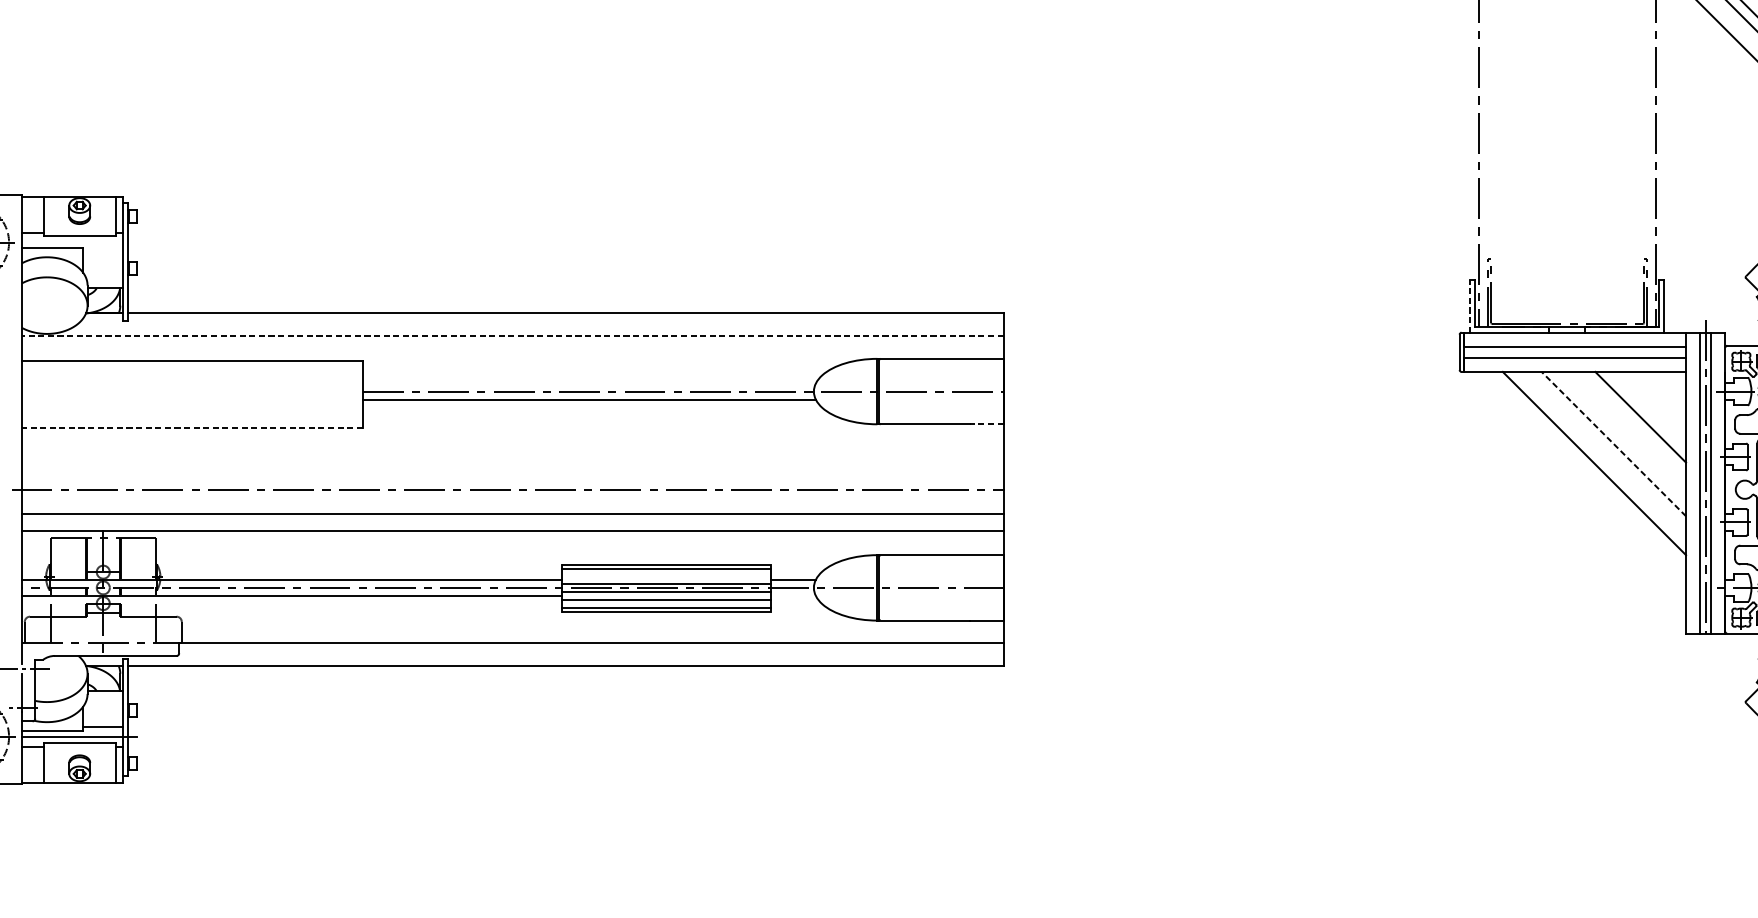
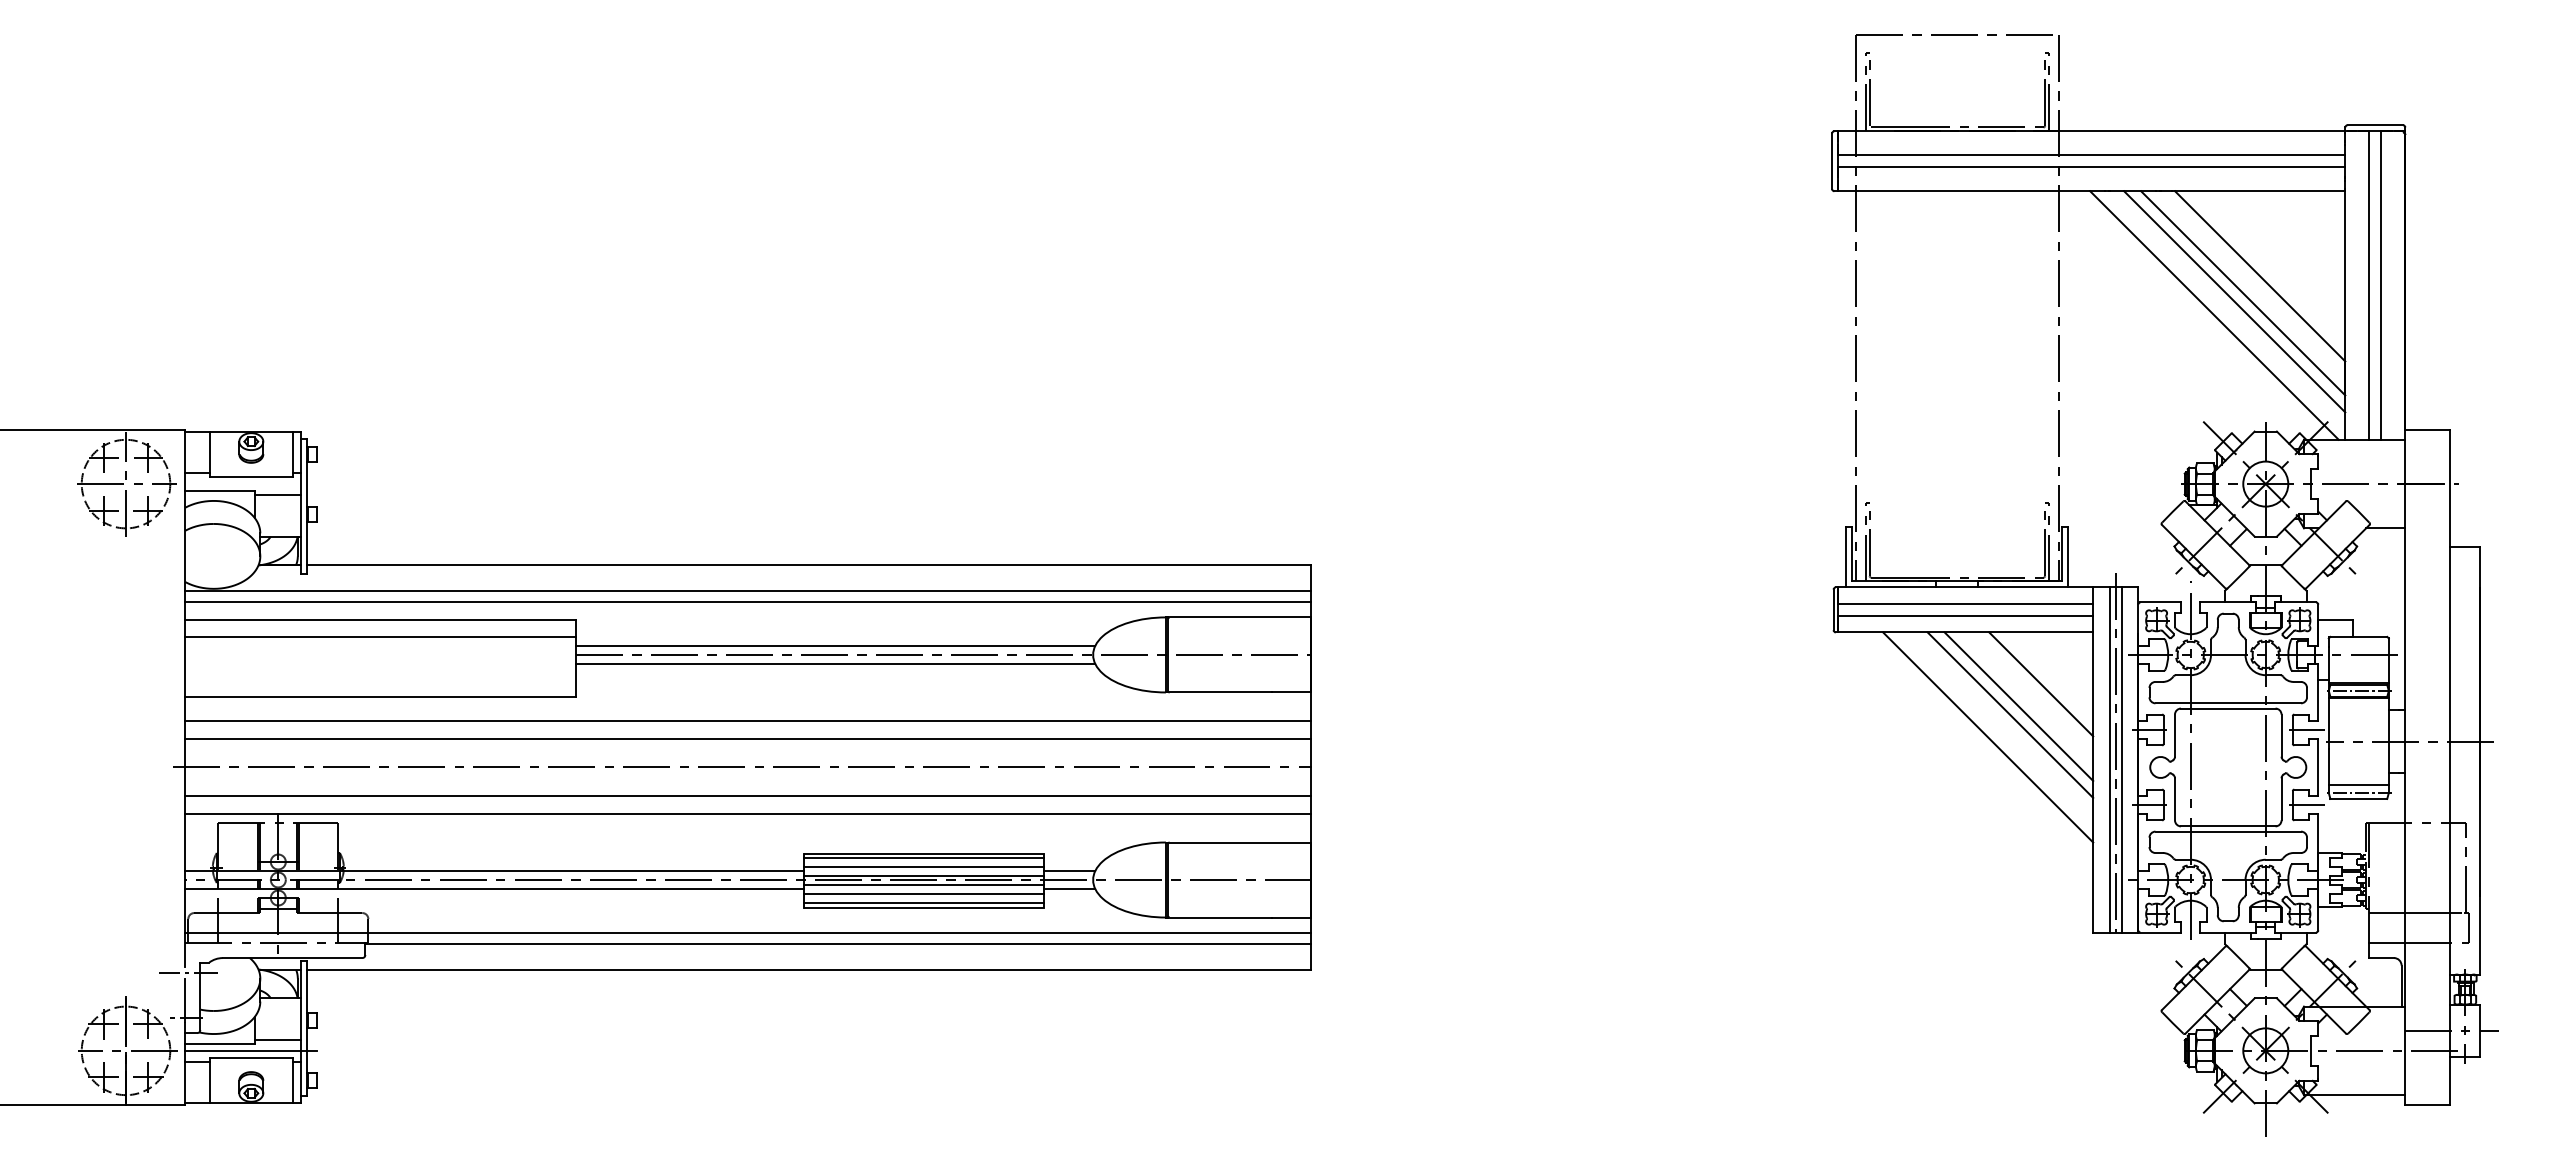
line: (102, 252) -> (277, 495), added
line: (1470, 305) -> (1845, 556), dashed -> solid
line: (513, 336) -> (748, 591), dashed -> solid
line: (512, 345) -> (747, 602), added
line: (192, 375) -> (380, 636), added
line: (589, 383) -> (835, 645), added
line: (986, 424) -> (1291, 692), dashed -> solid
line: (192, 427) -> (380, 696), dashed -> solid
line: (1620, 436) -> (2018, 706), added
line: (1613, 443) -> (2010, 714), dashed -> solid
line: (512, 448) -> (747, 720), added
line: (512, 465) -> (747, 739), added
line: (666, 576) -> (924, 867), added
line: (793, 596) -> (1069, 889), added
line: (512, 633) -> (747, 932), added

